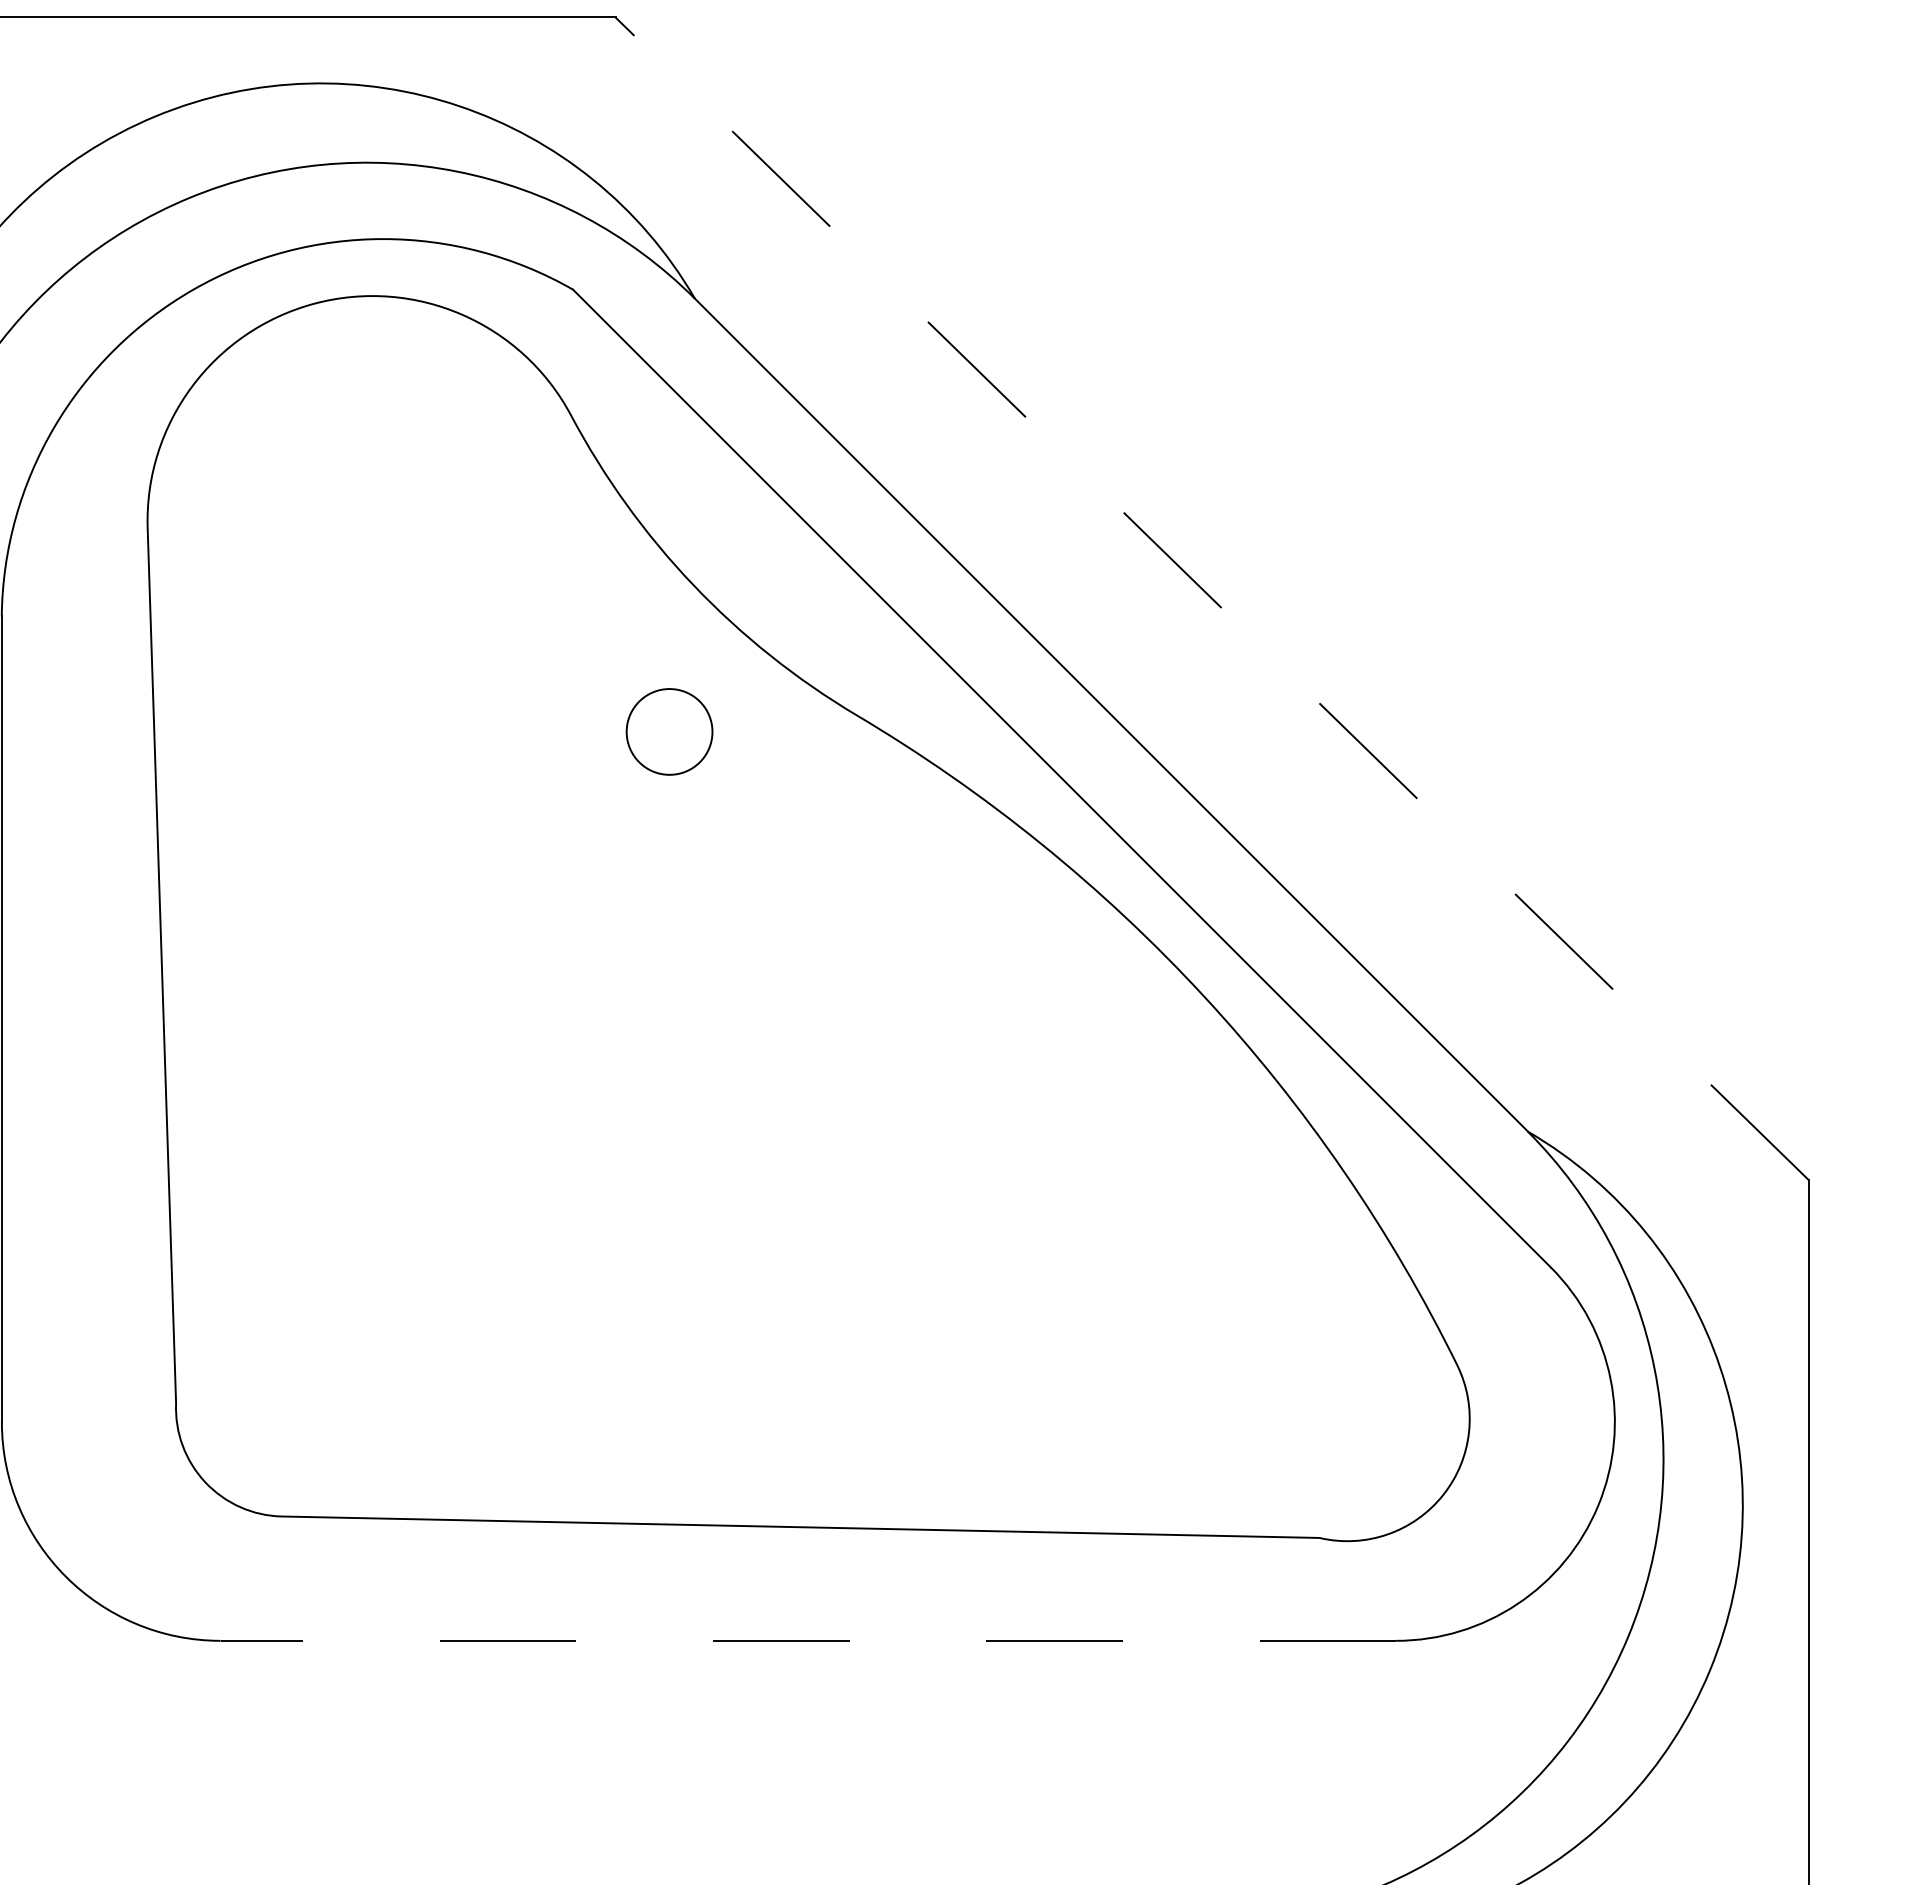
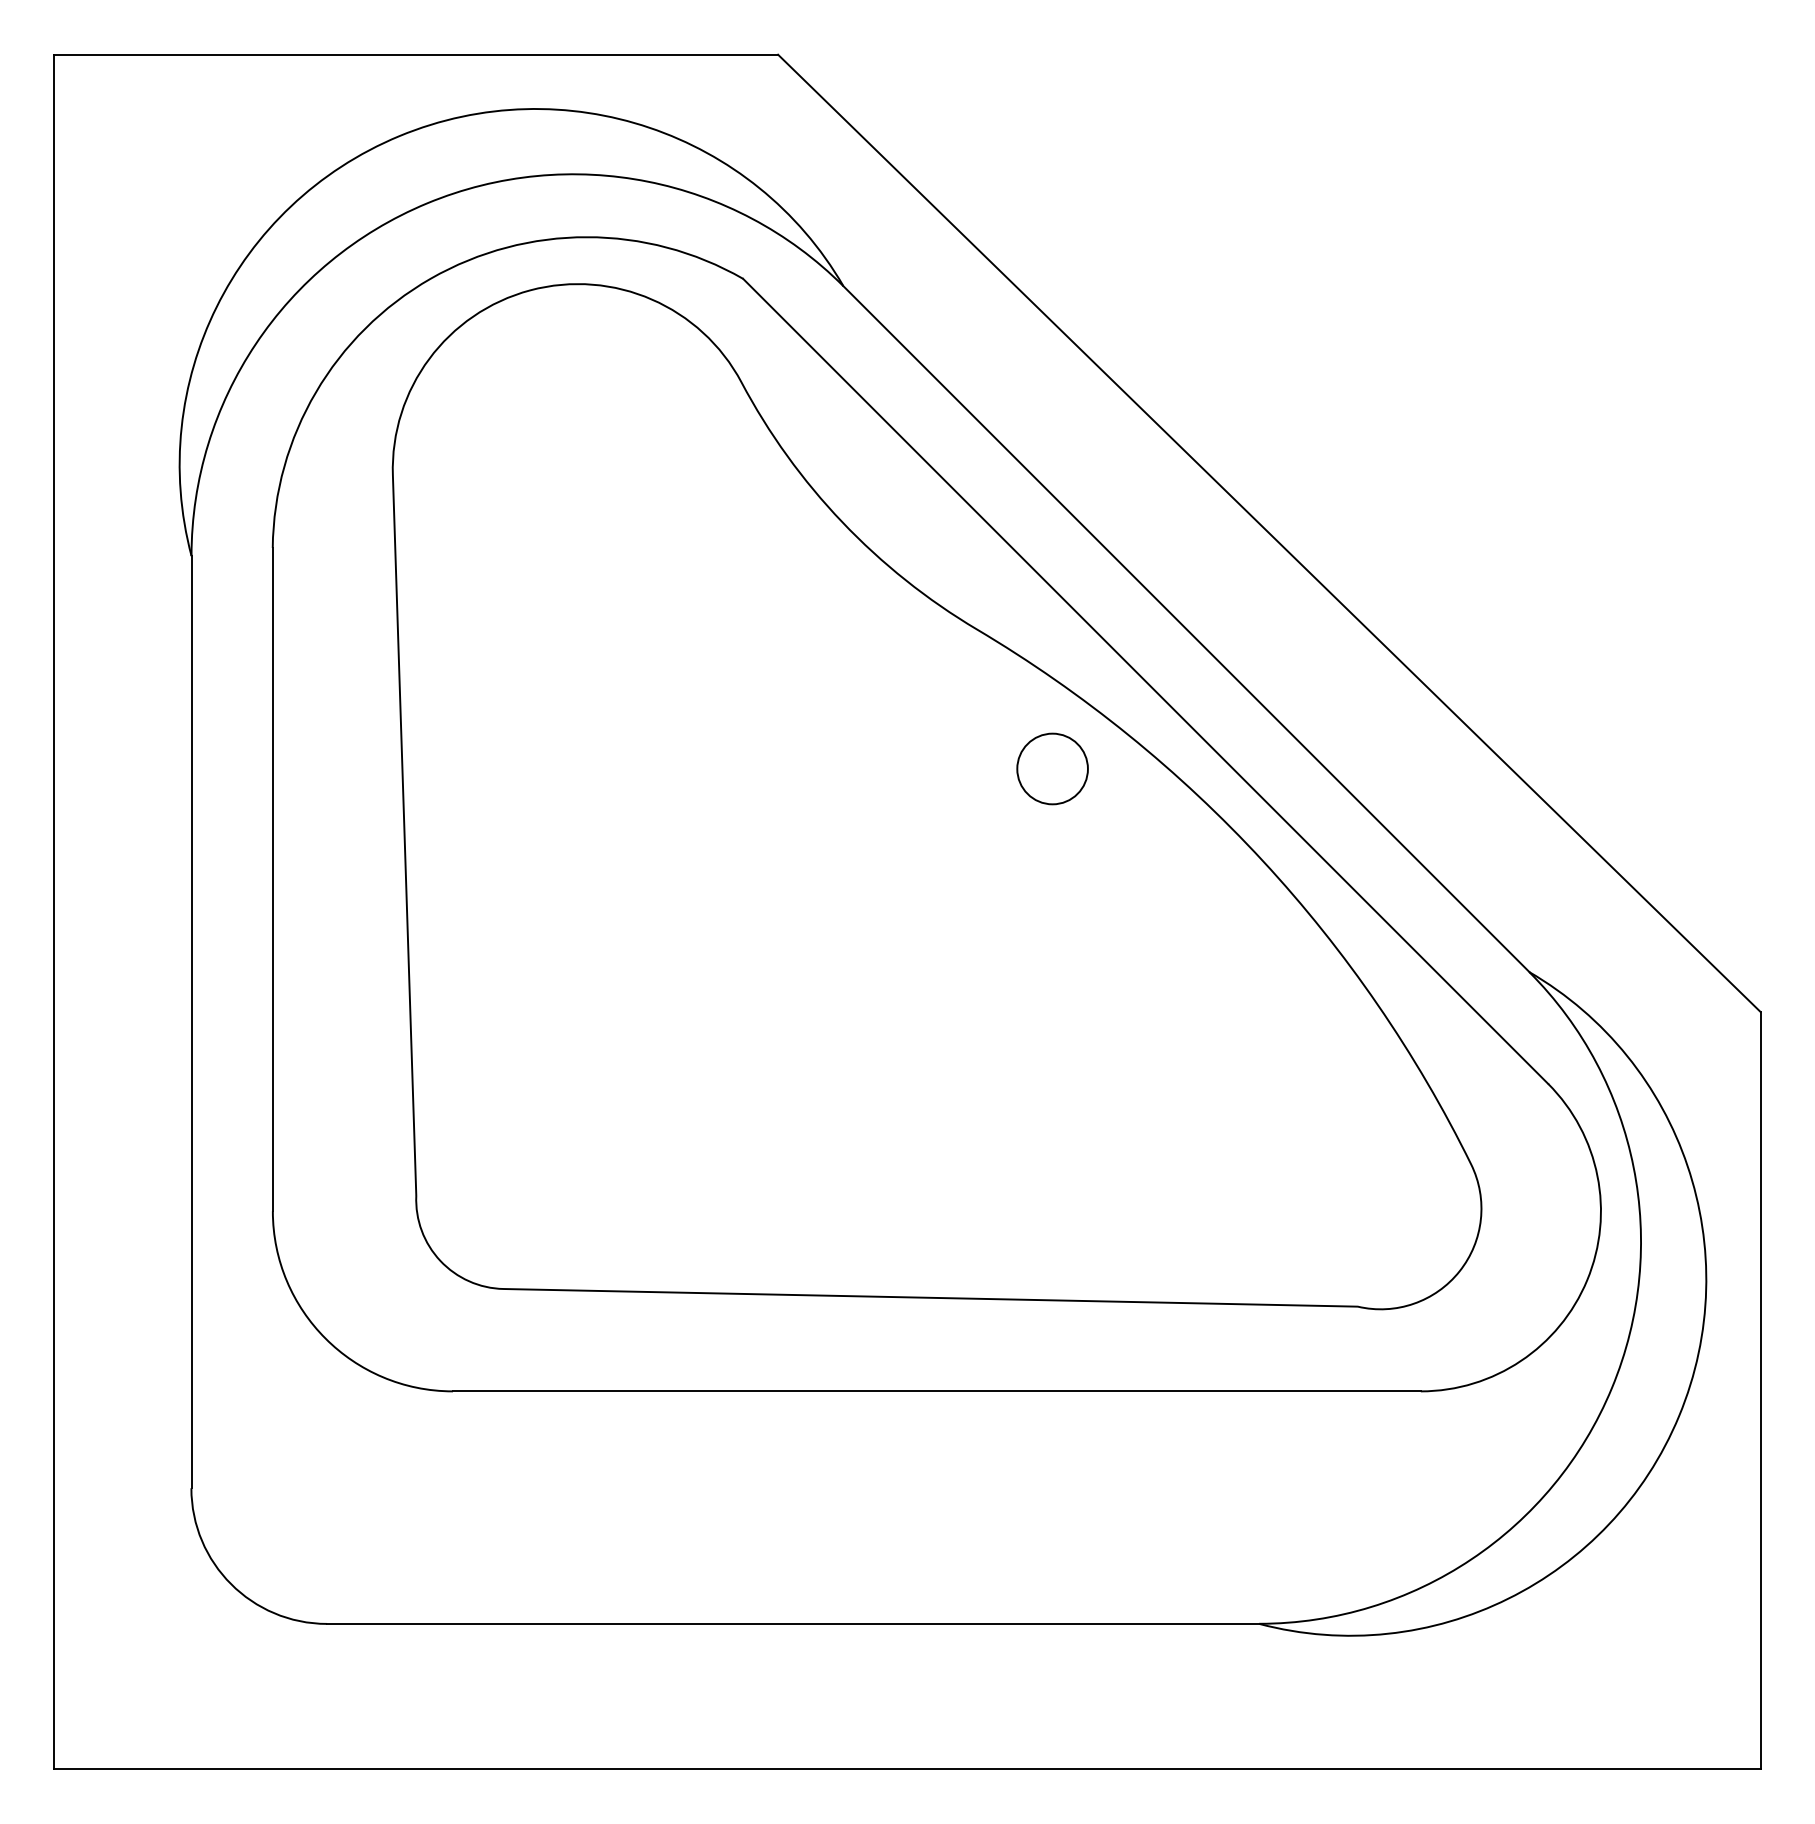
line: (1212, 598) -> (1269, 533), dashed -> solid
circle: (669, 731) -> (1052, 768), moved
line: (807, 1640) -> (936, 1391), dashed -> solid

